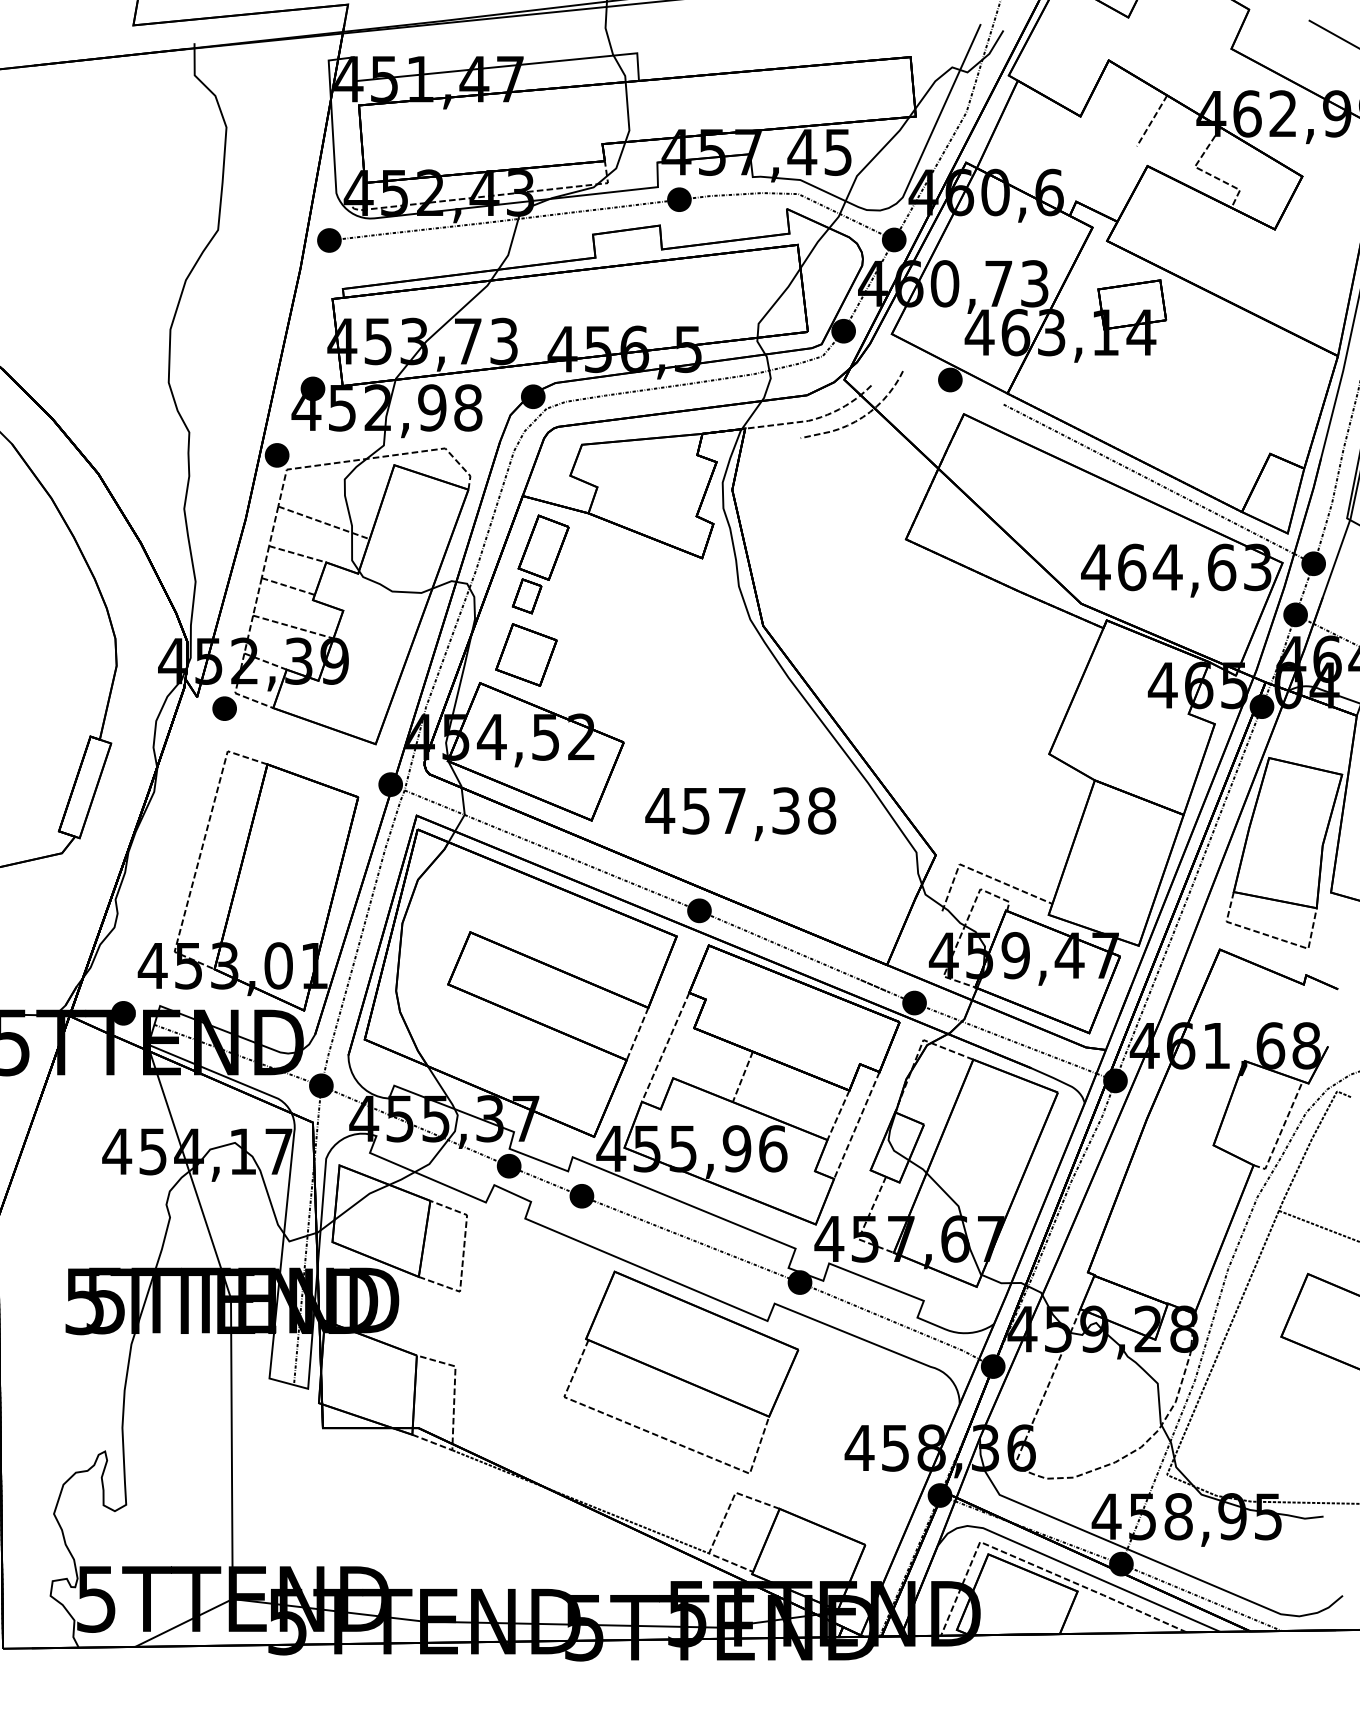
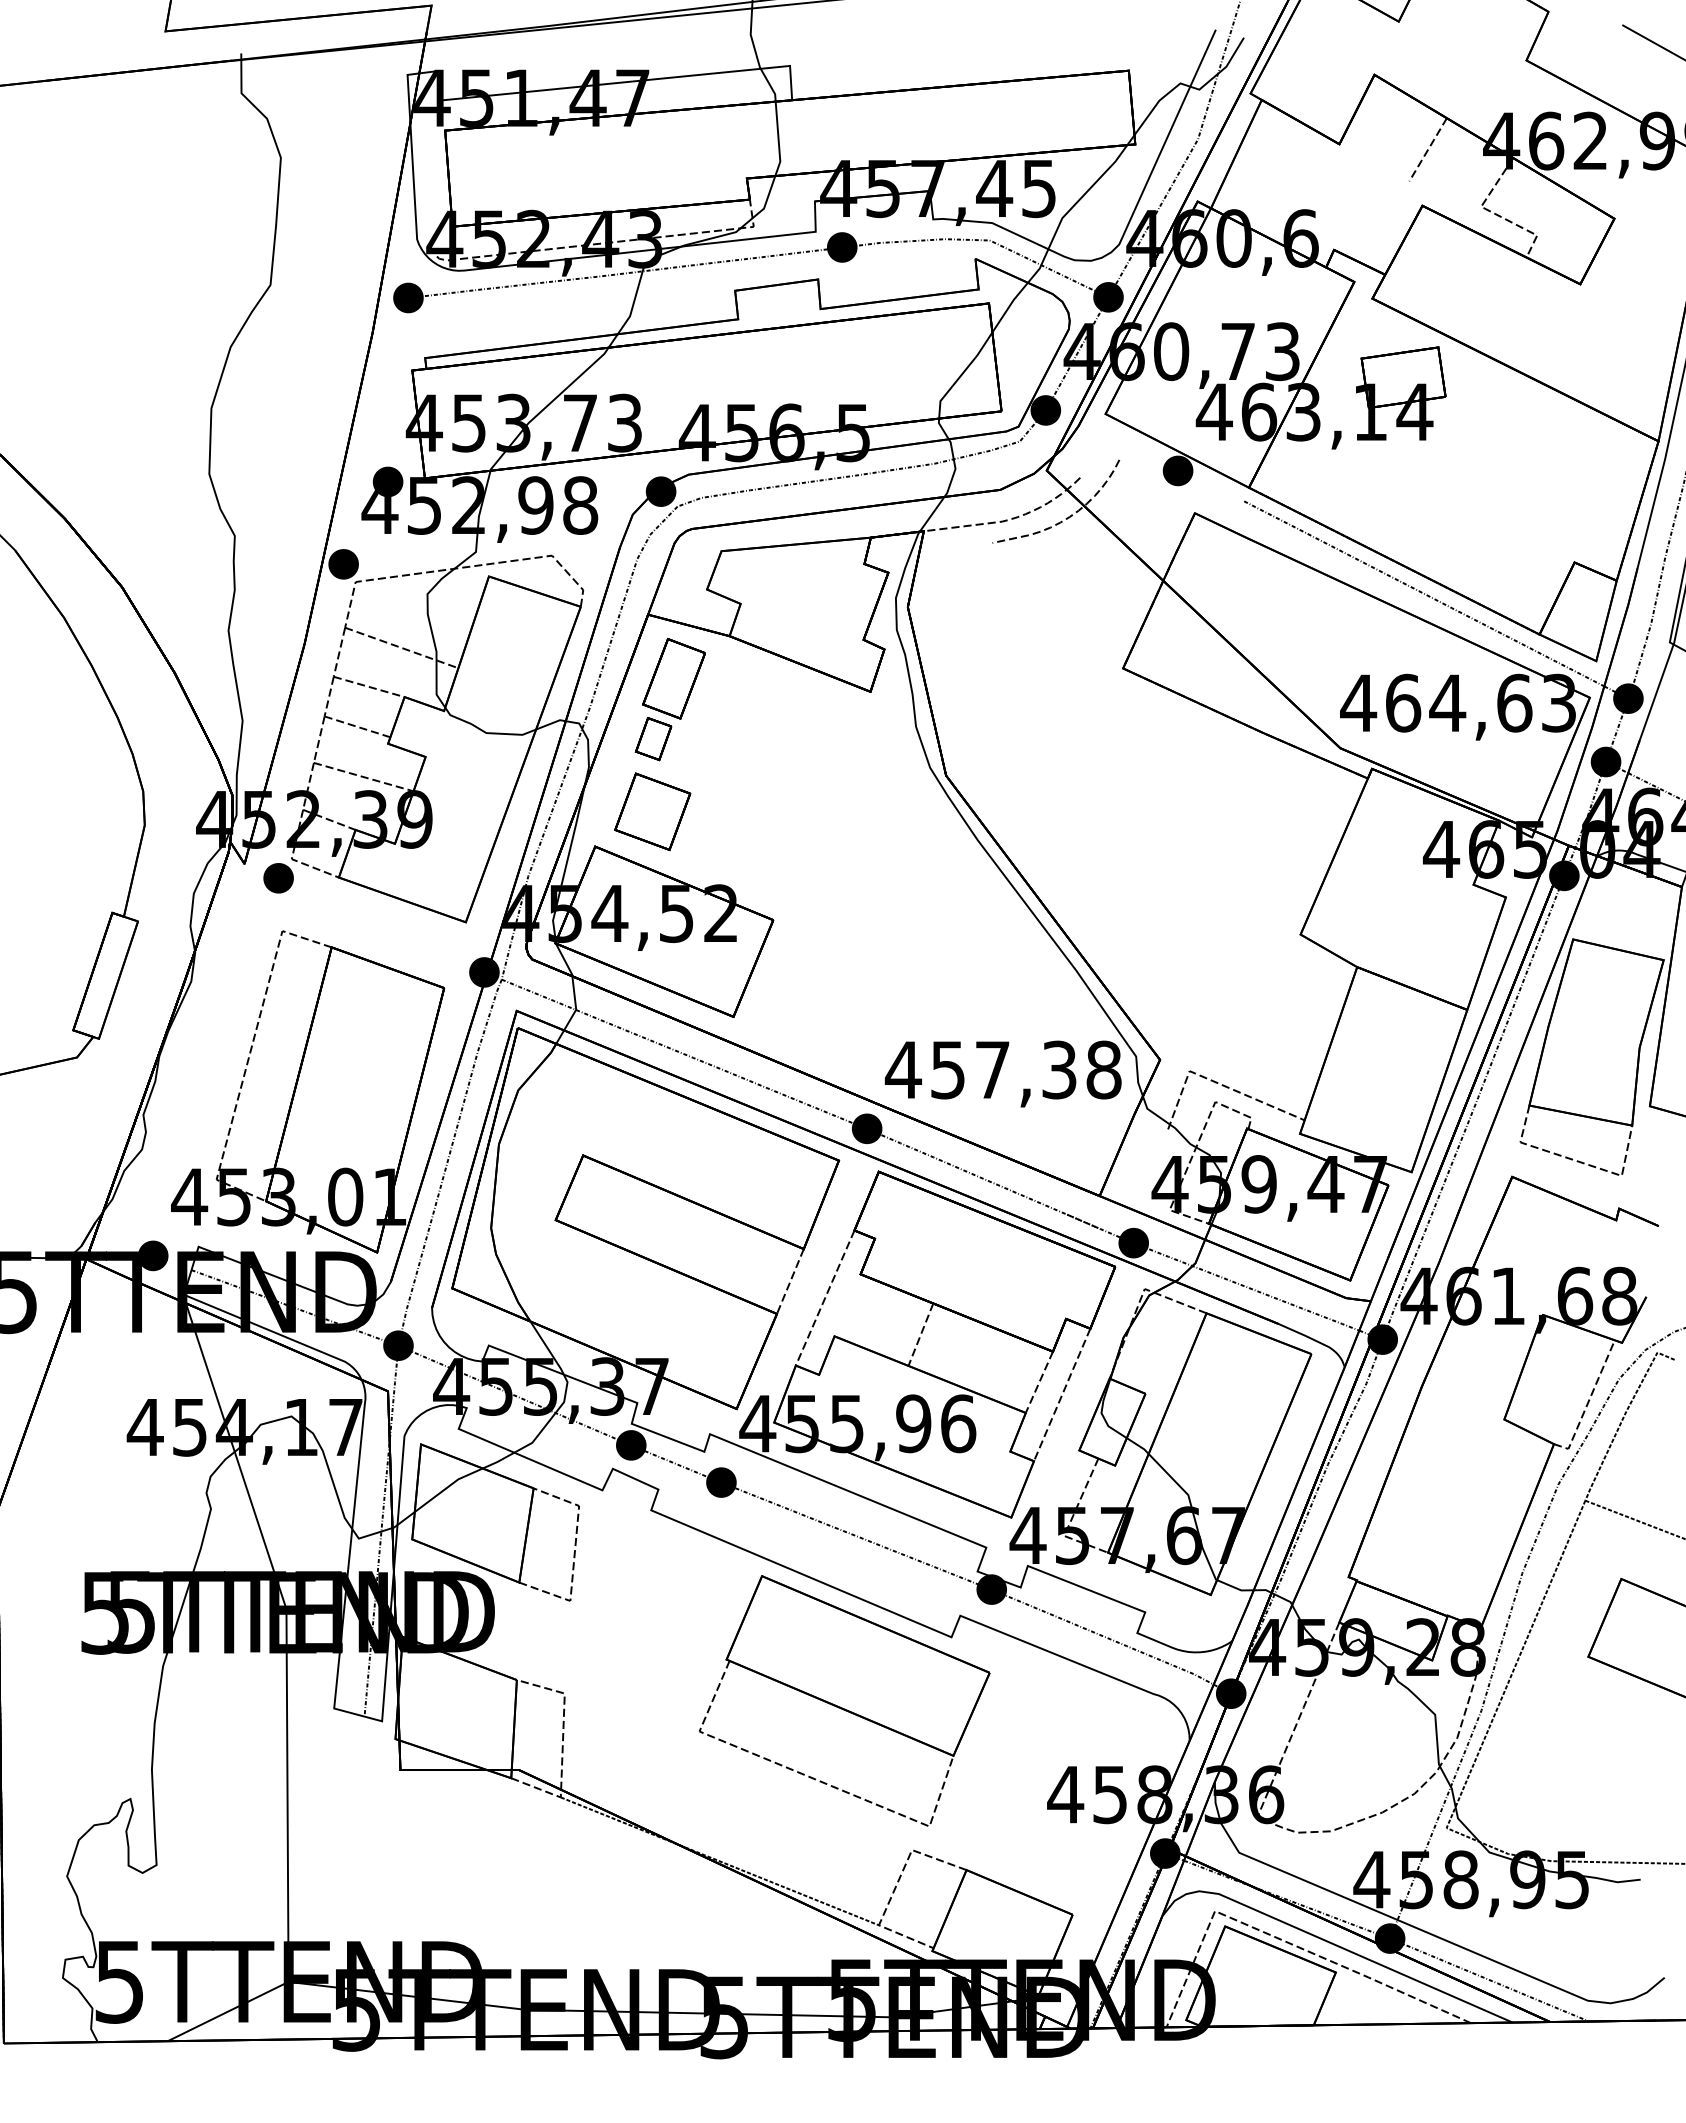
text: (740, 813) -> (1003, 1073), moved

